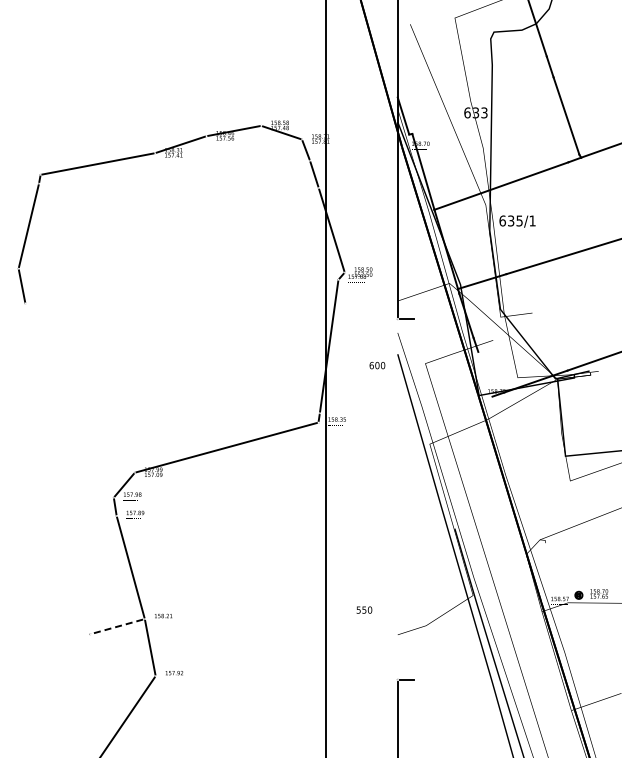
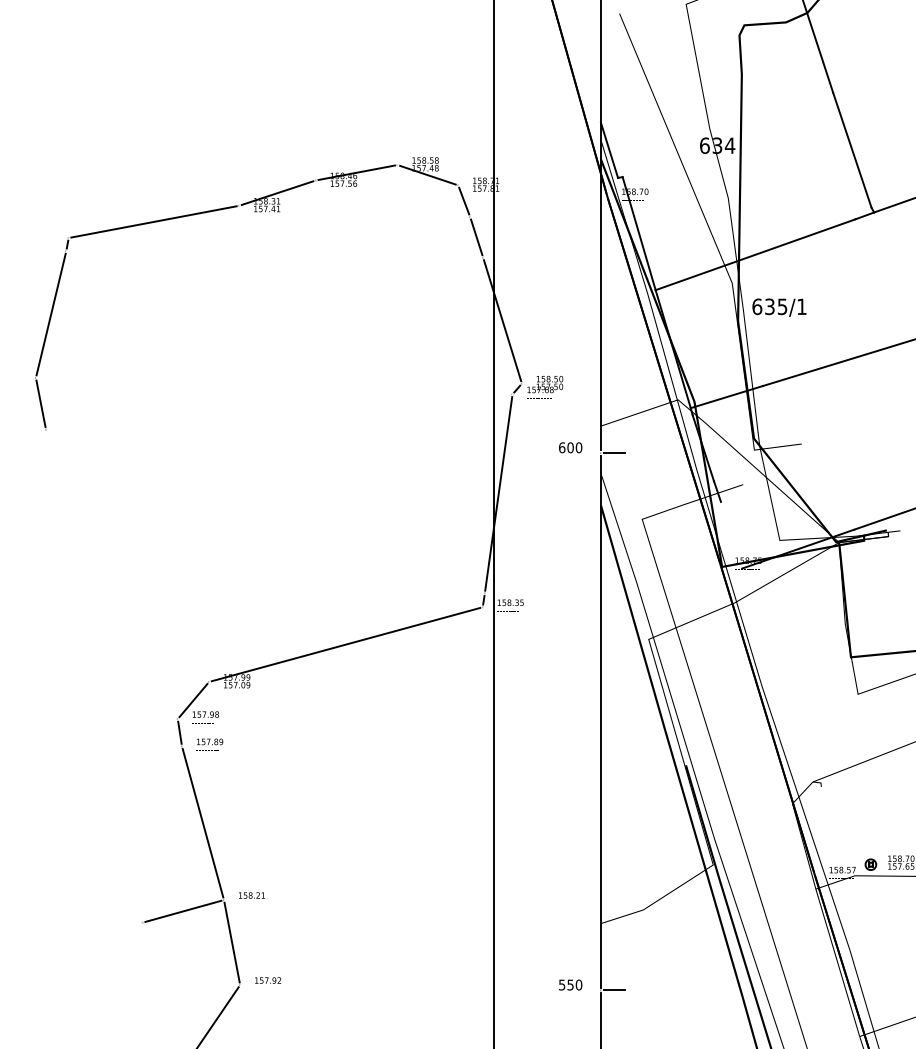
text: (484, 112) -> (730, 145), 633 -> 634
text: (377, 365) -> (570, 447), moved
line: (397, 499) -> (600, 721), added
text: (364, 609) -> (570, 984), moved
line: (117, 626) -> (183, 911), dashed -> solid

